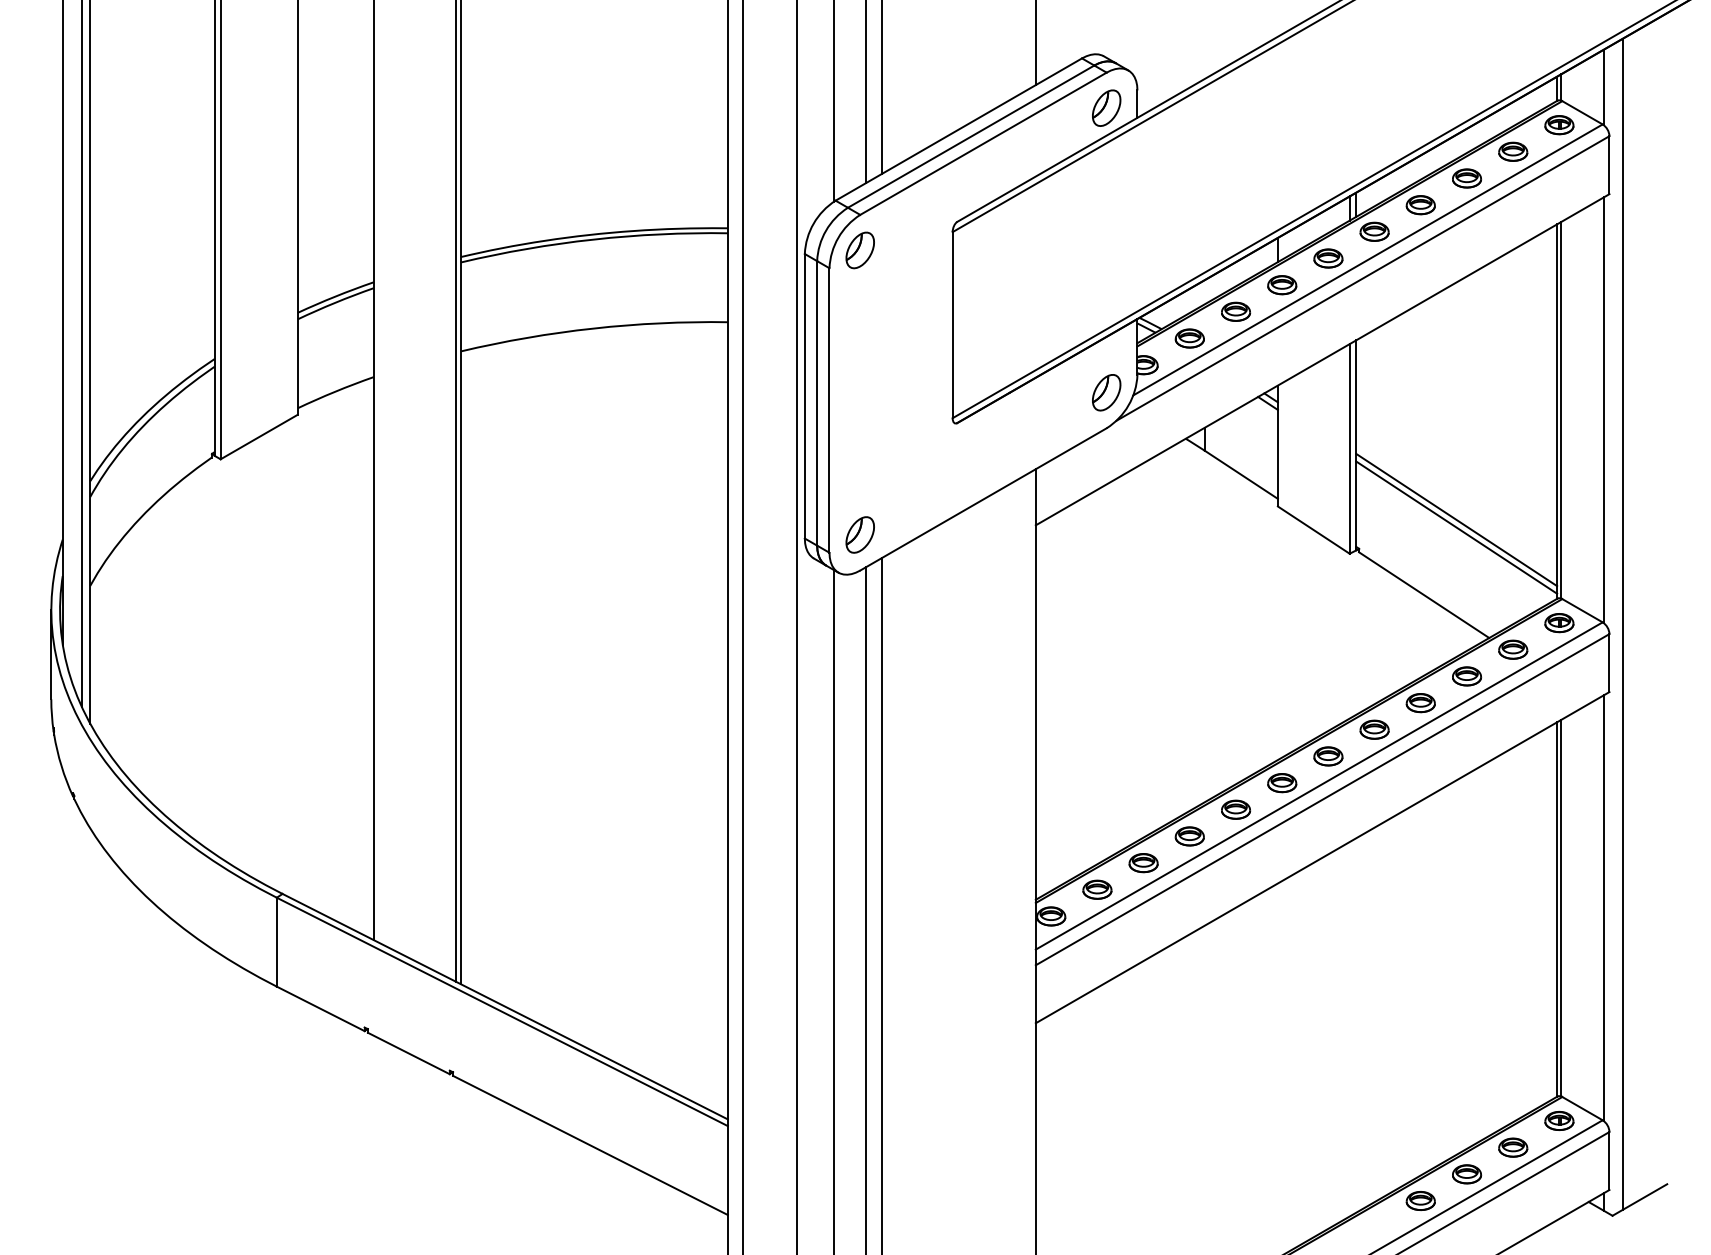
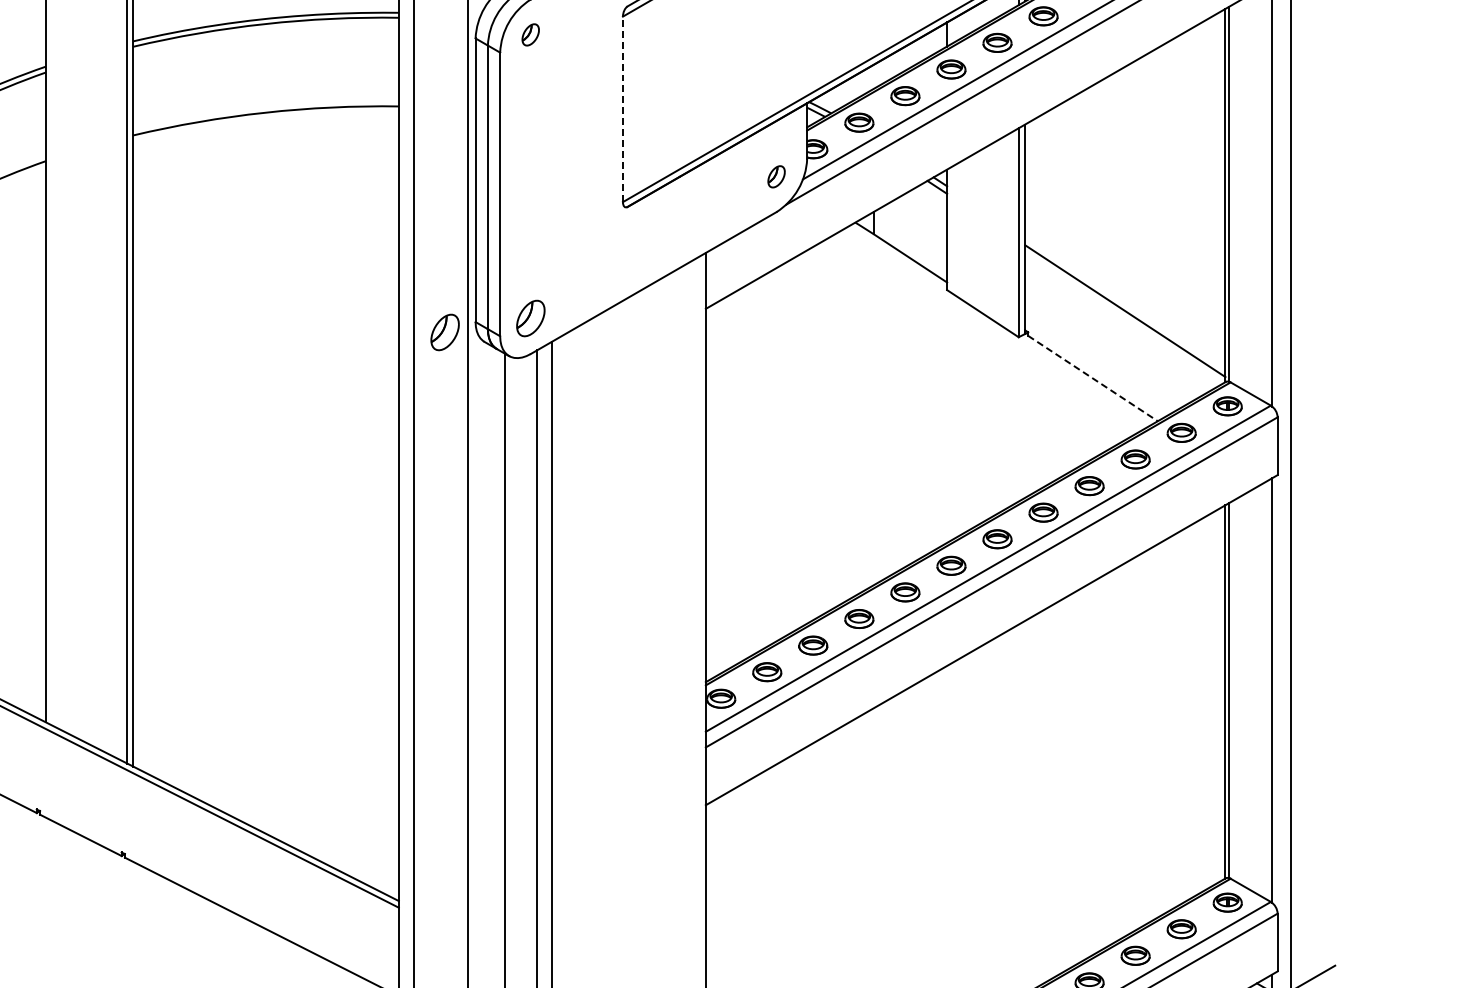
part: (859, 250) -> (530, 34), size x0.6
line: (952, 324) -> (622, 108), solid -> dashed
part: (1106, 392) -> (776, 176), size x0.6
line: (1456, 519) -> (1125, 303), removed
part: (773, 548) -> (444, 332), added
line: (1424, 595) -> (1093, 378), solid -> dashed

